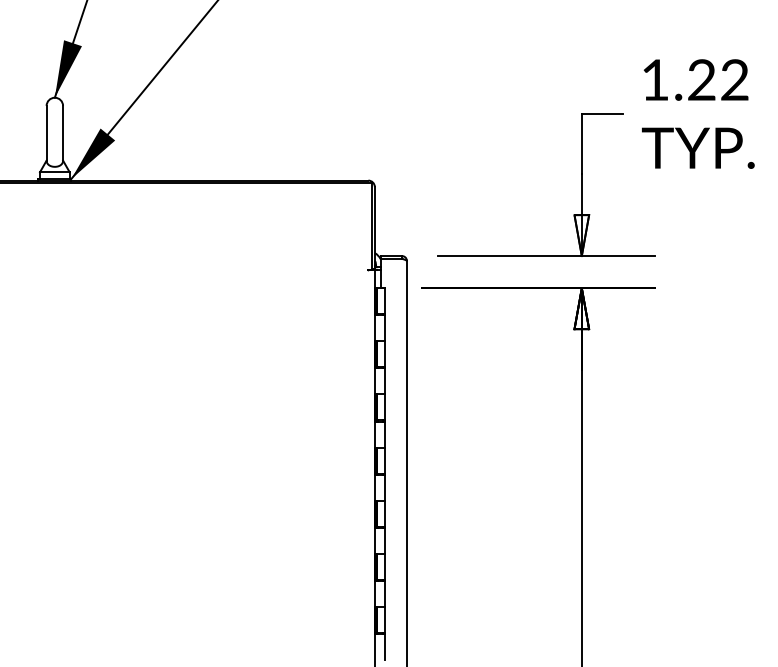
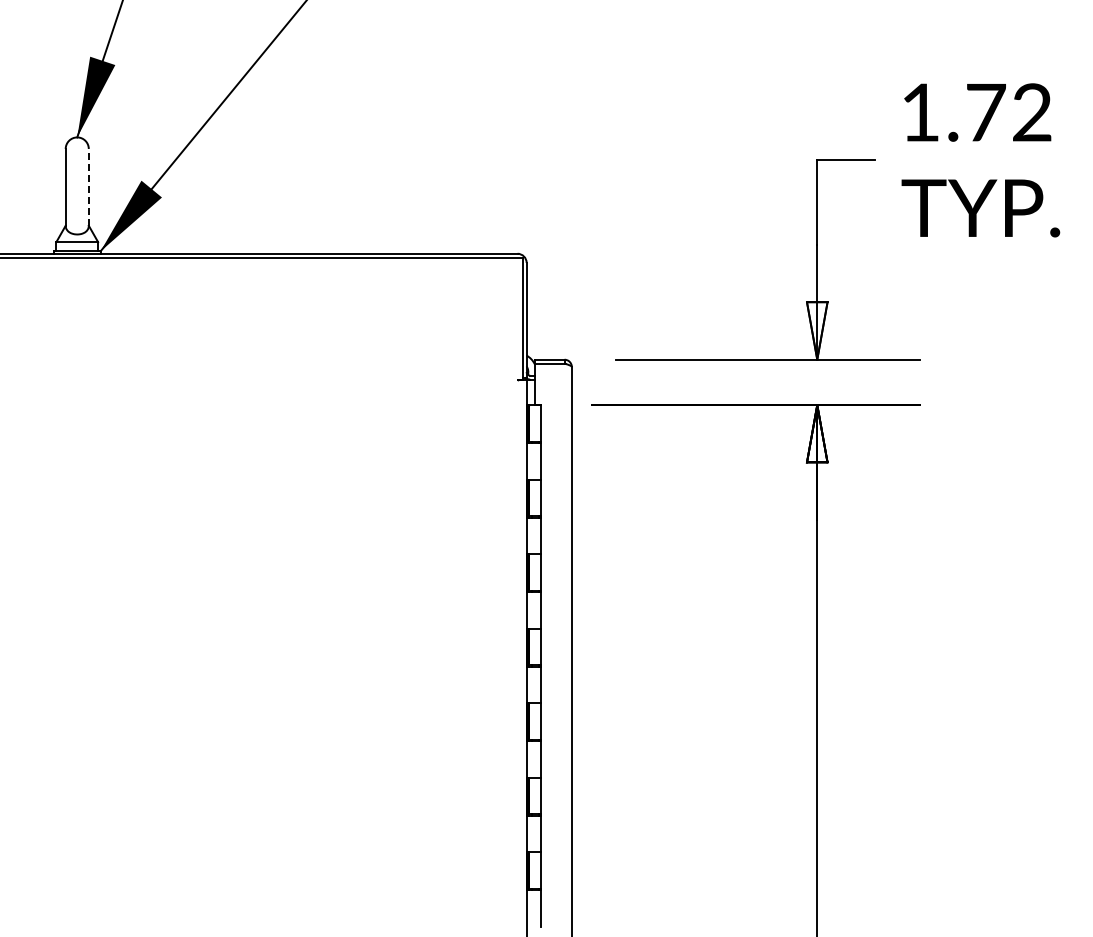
text: (701, 79) -> (985, 112), 1.22 -> 1.72
line: (62, 132) -> (88, 186), solid -> dashed

